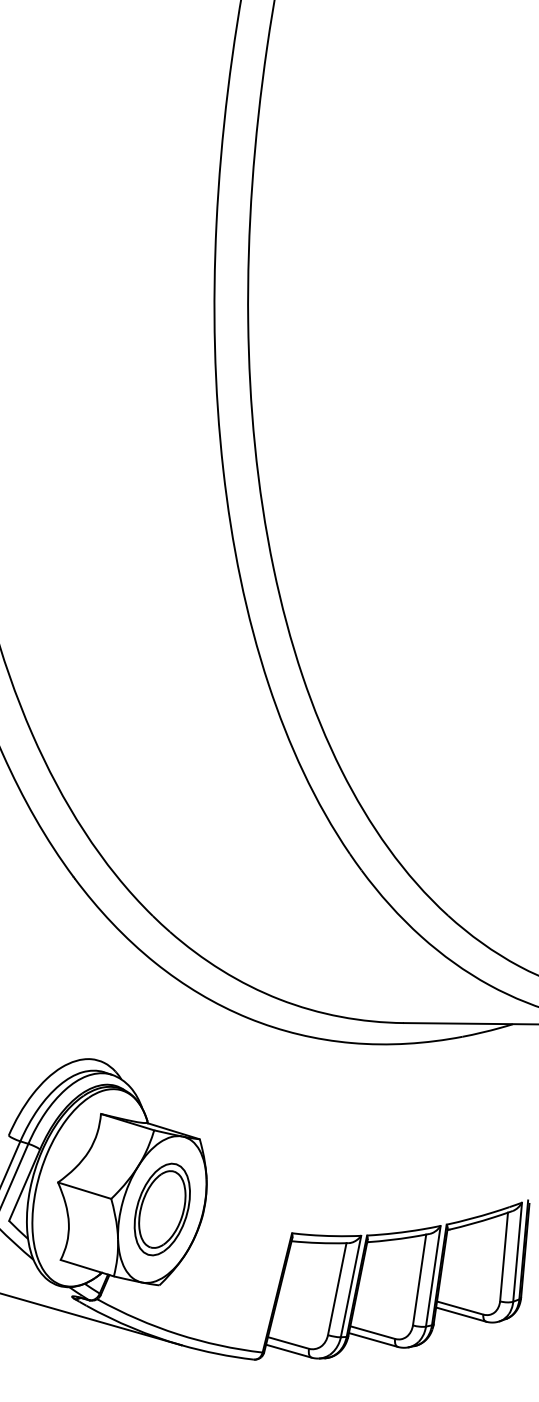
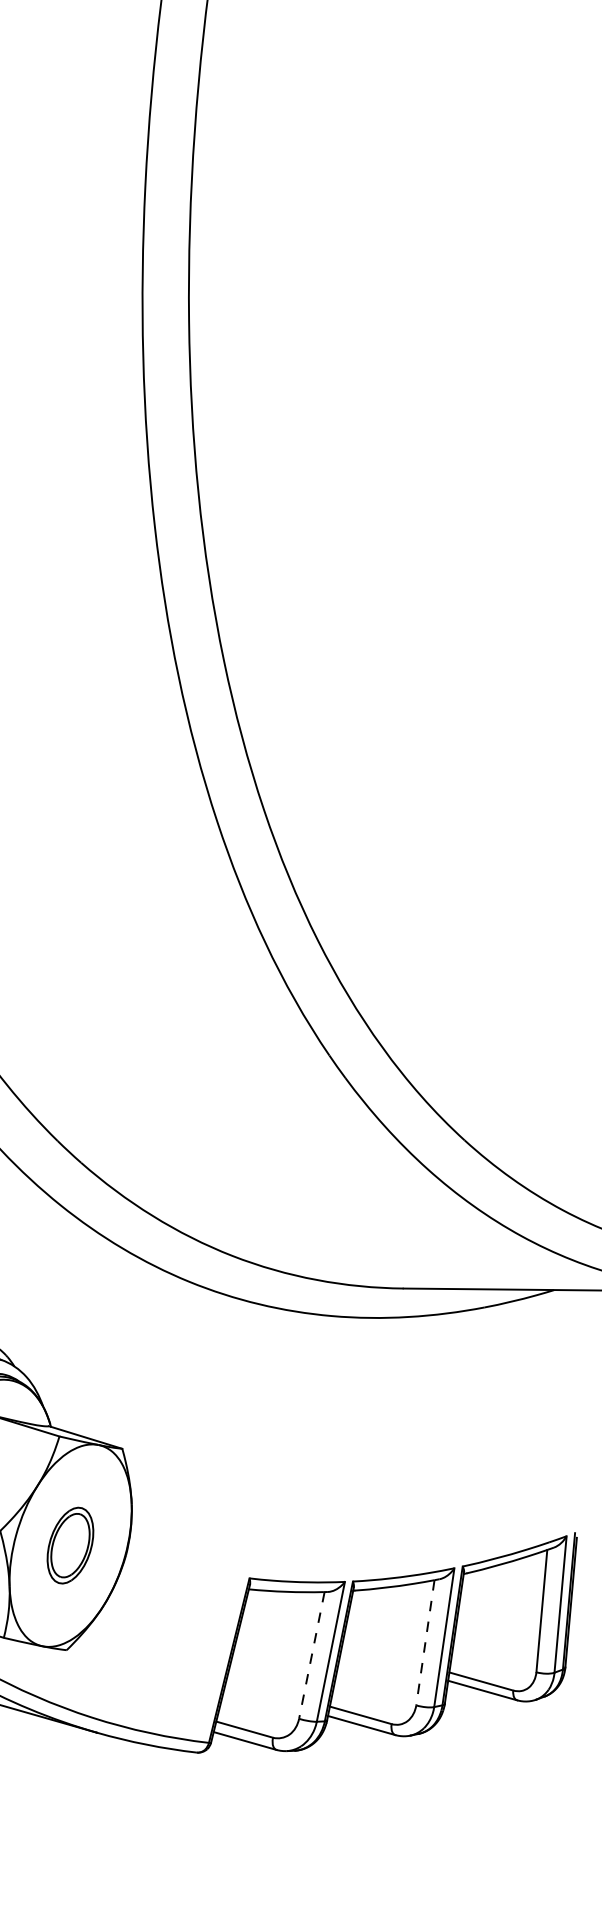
part: (161, 1209) -> (69, 1545), size x0.6
line: (419, 1279) -> (425, 1642), solid -> dashed
line: (337, 1289) -> (312, 1655), solid -> dashed

